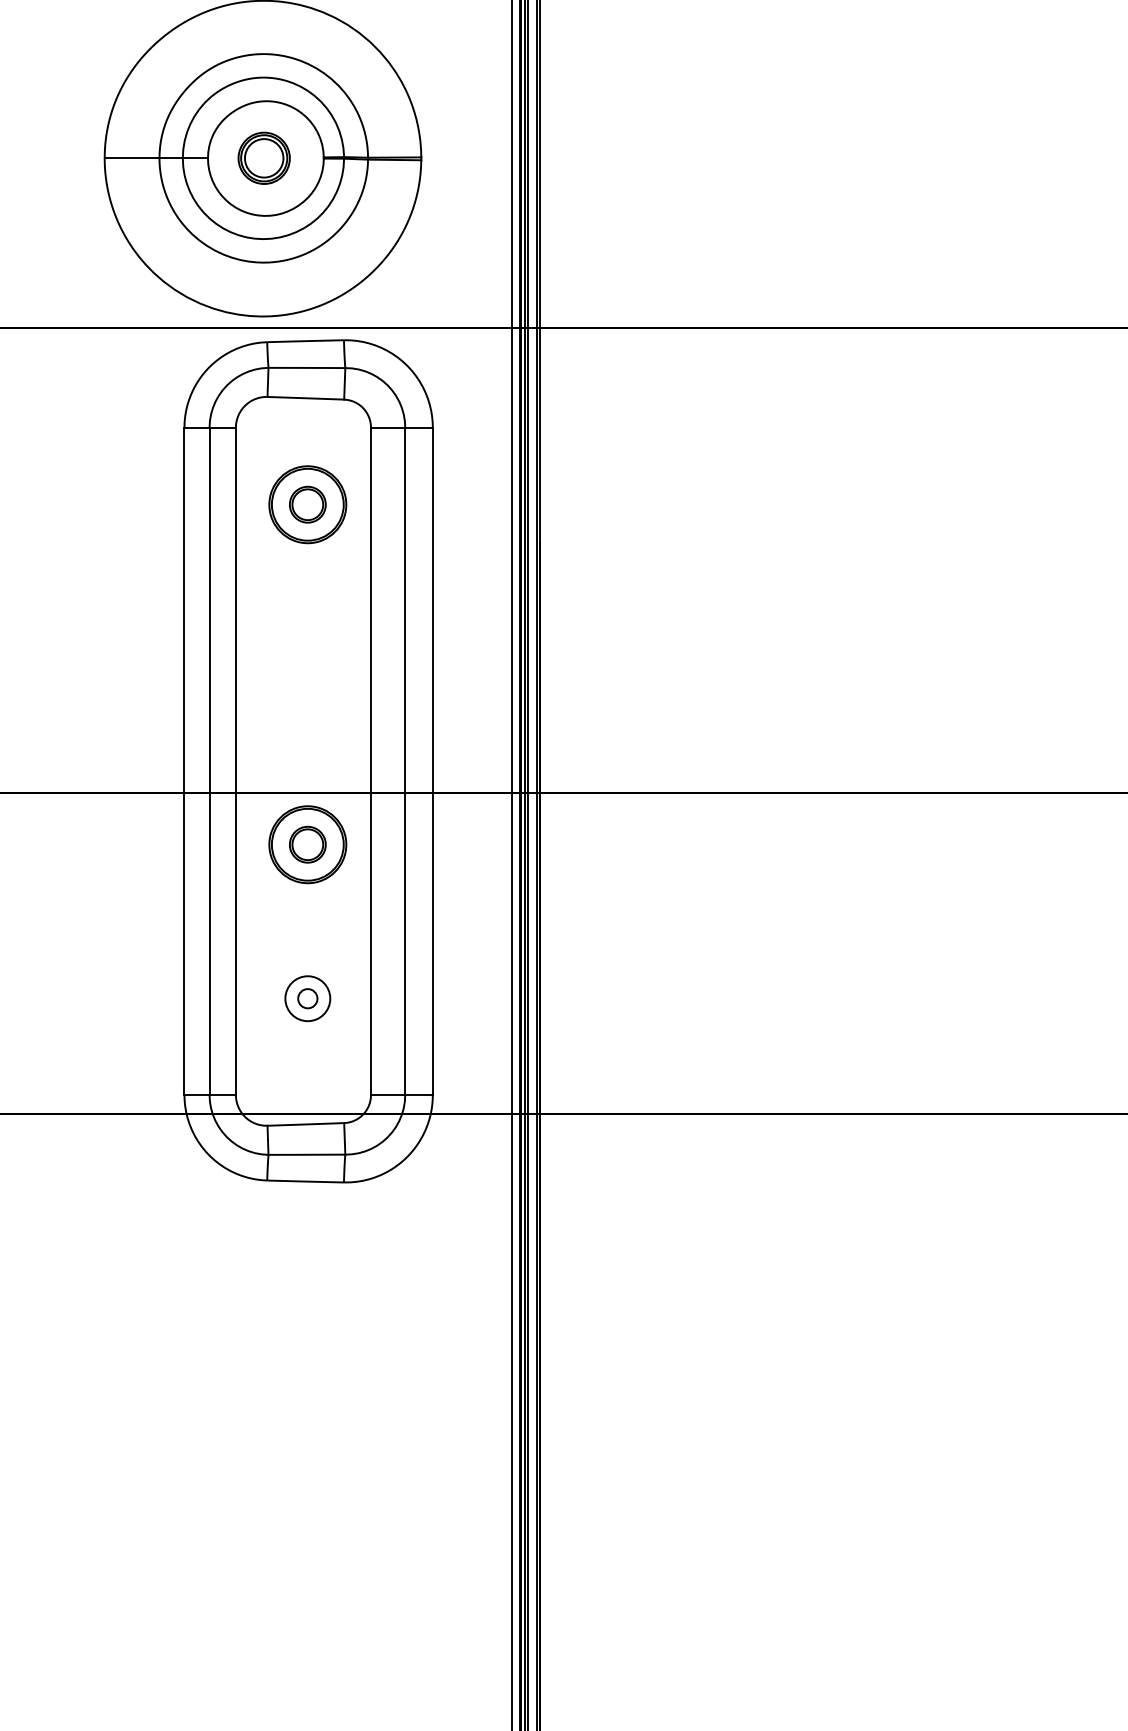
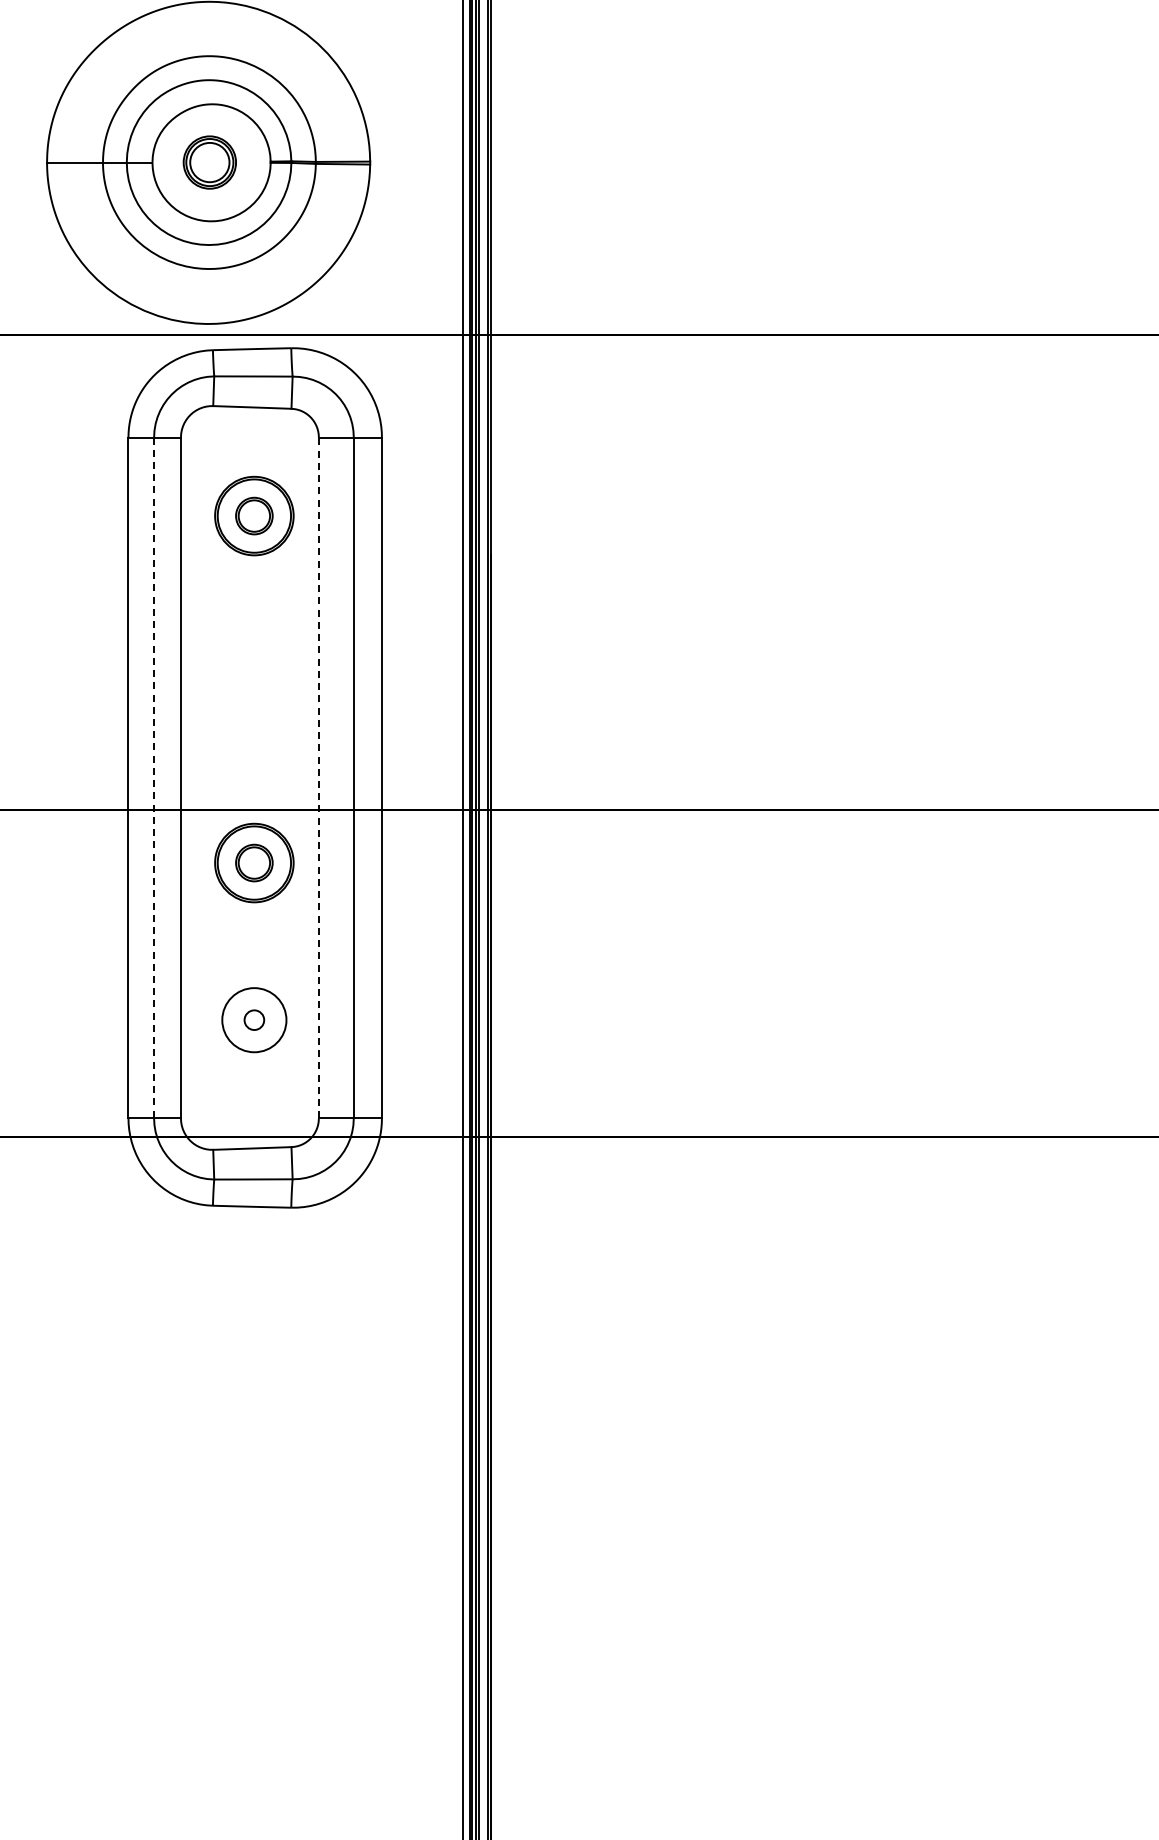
line: (370, 760) -> (318, 777), solid -> dashed
line: (209, 761) -> (154, 778), solid -> dashed
circle: (307, 999) -> (254, 1020), size x1.4

